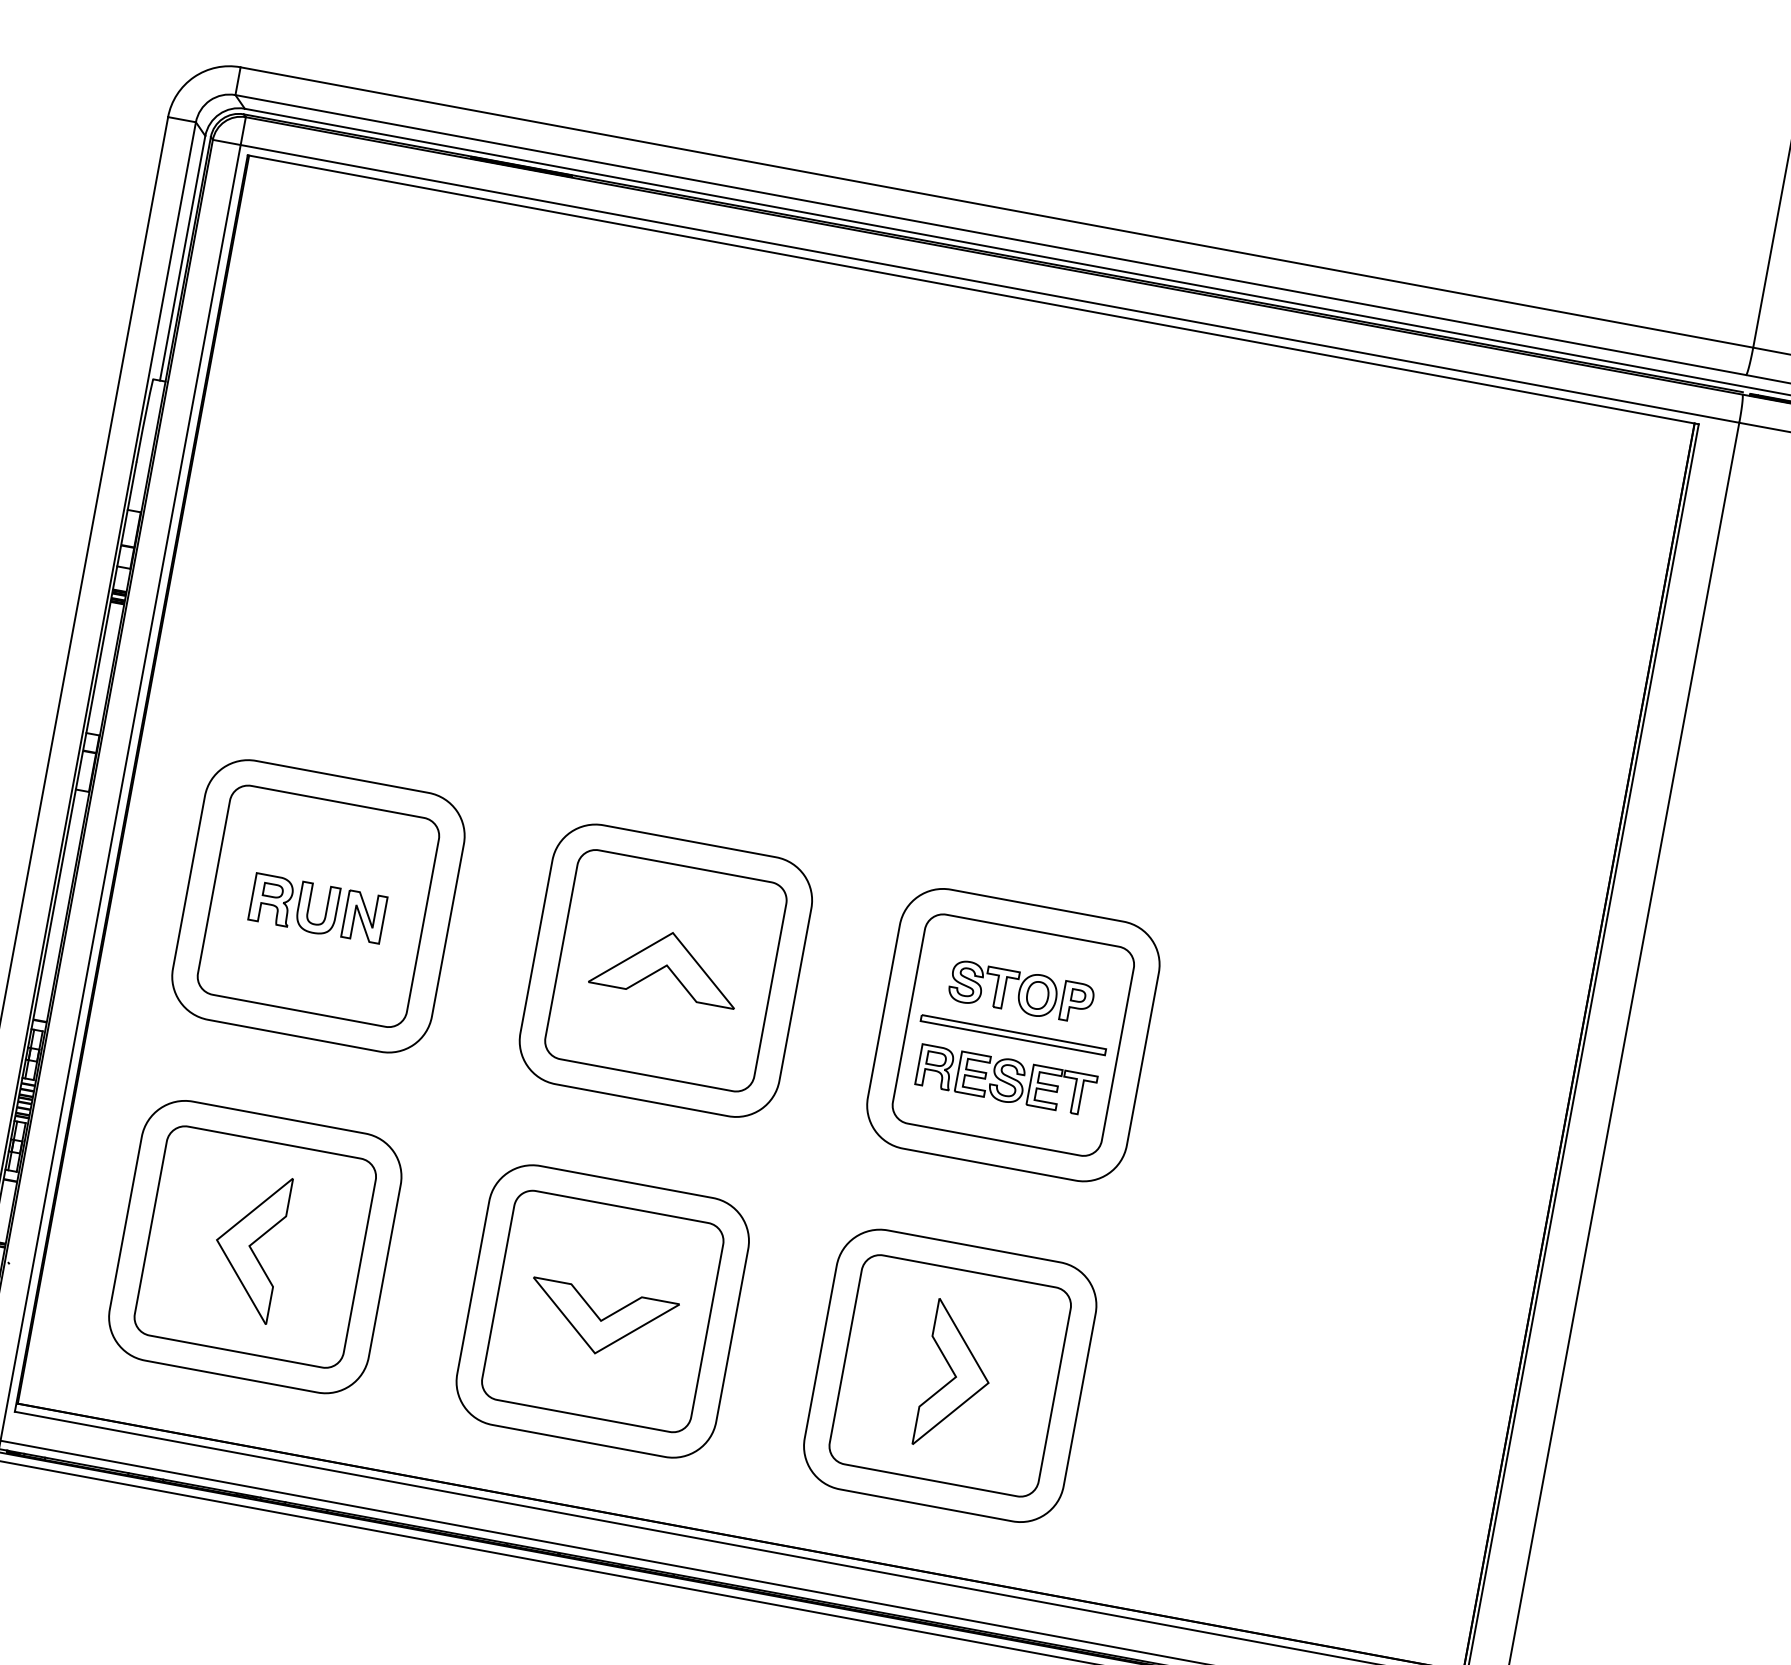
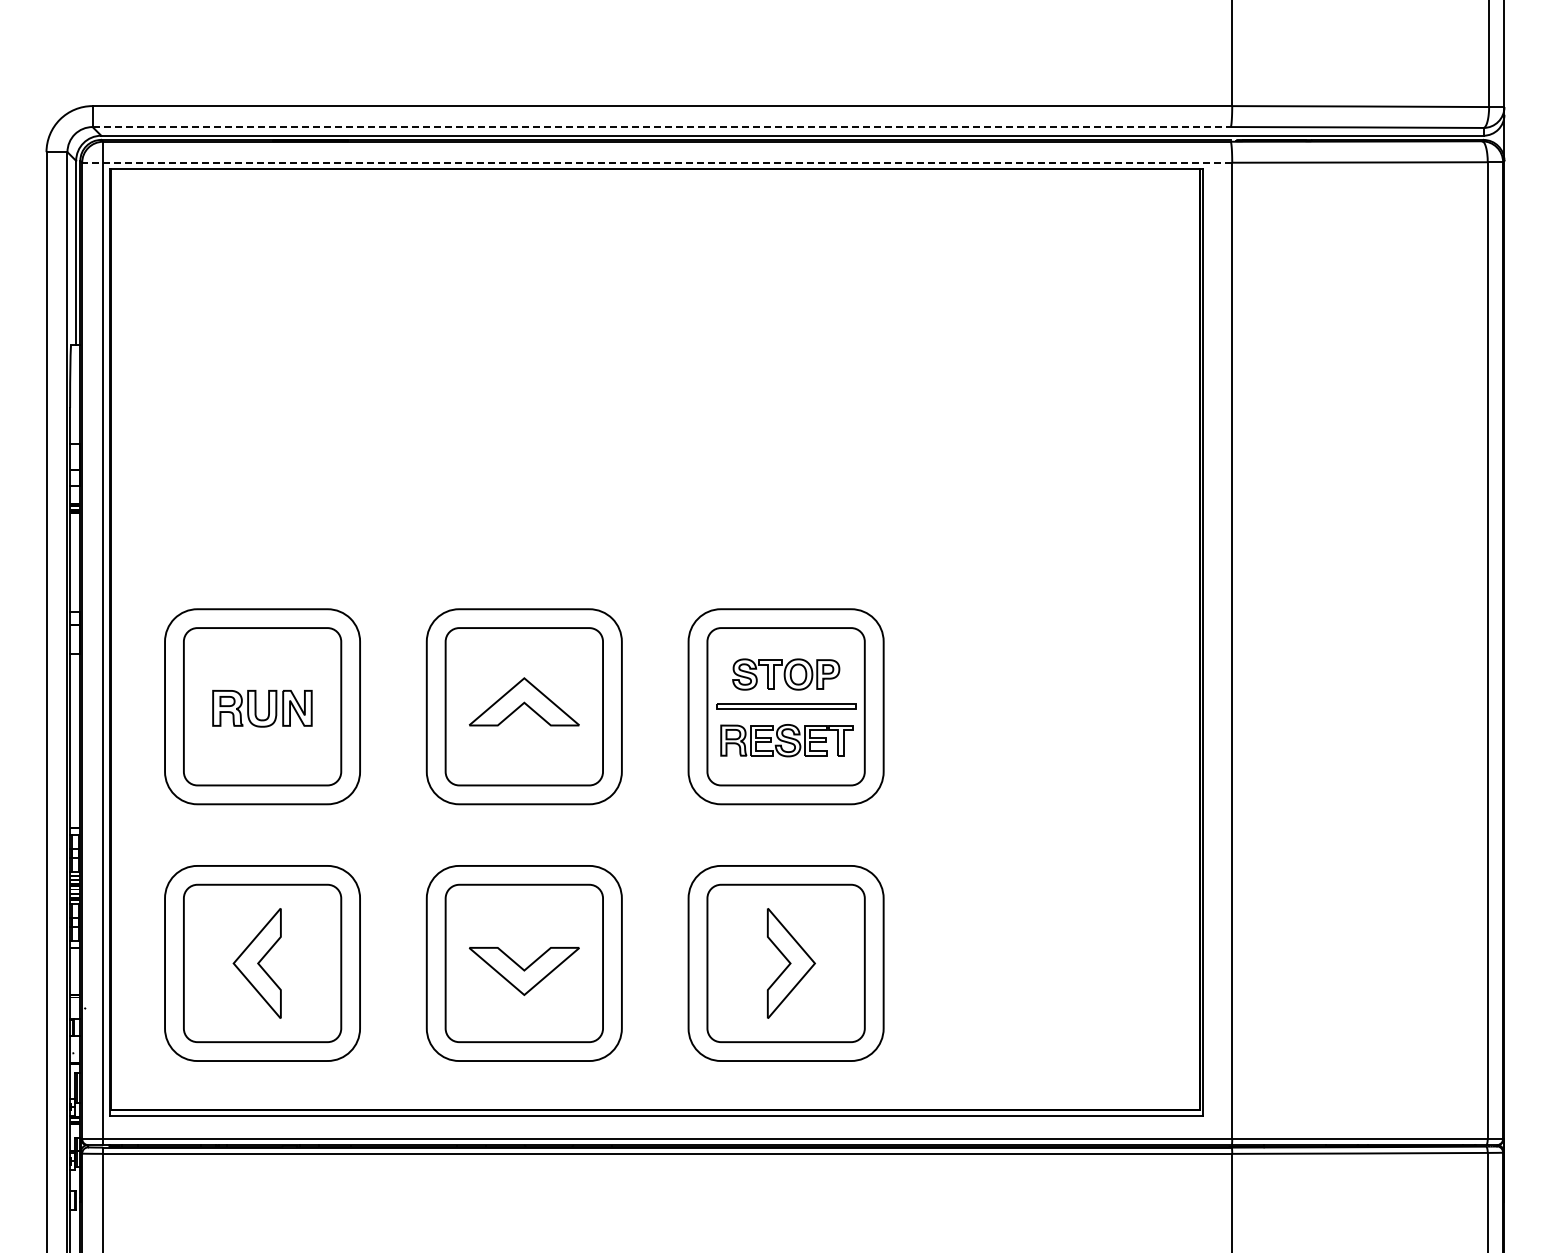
line: (991, 235) -> (662, 127), solid -> dashed
line: (975, 280) -> (656, 162), solid -> dashed

